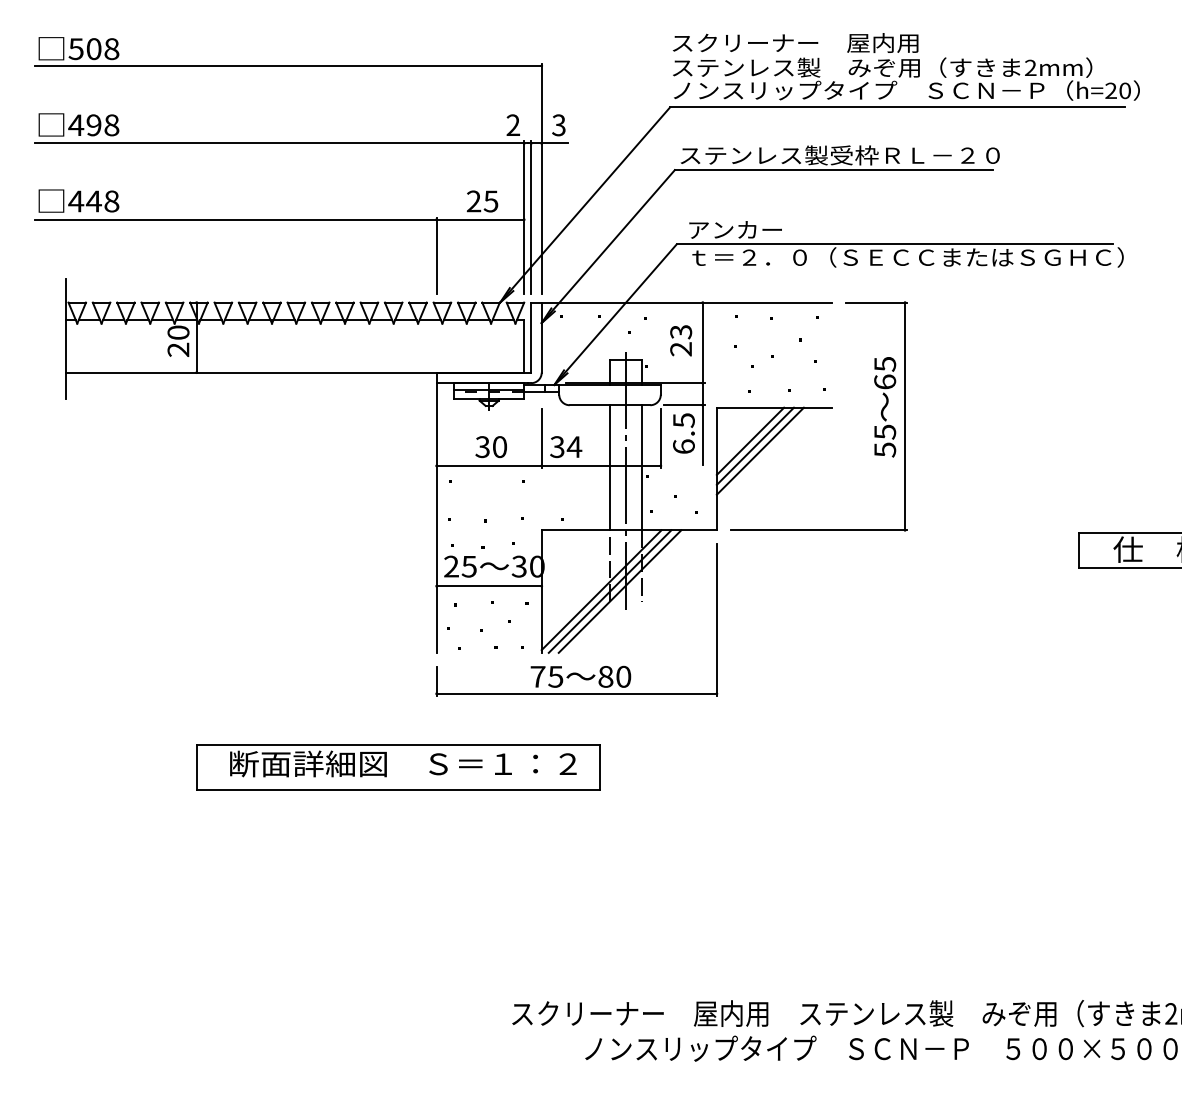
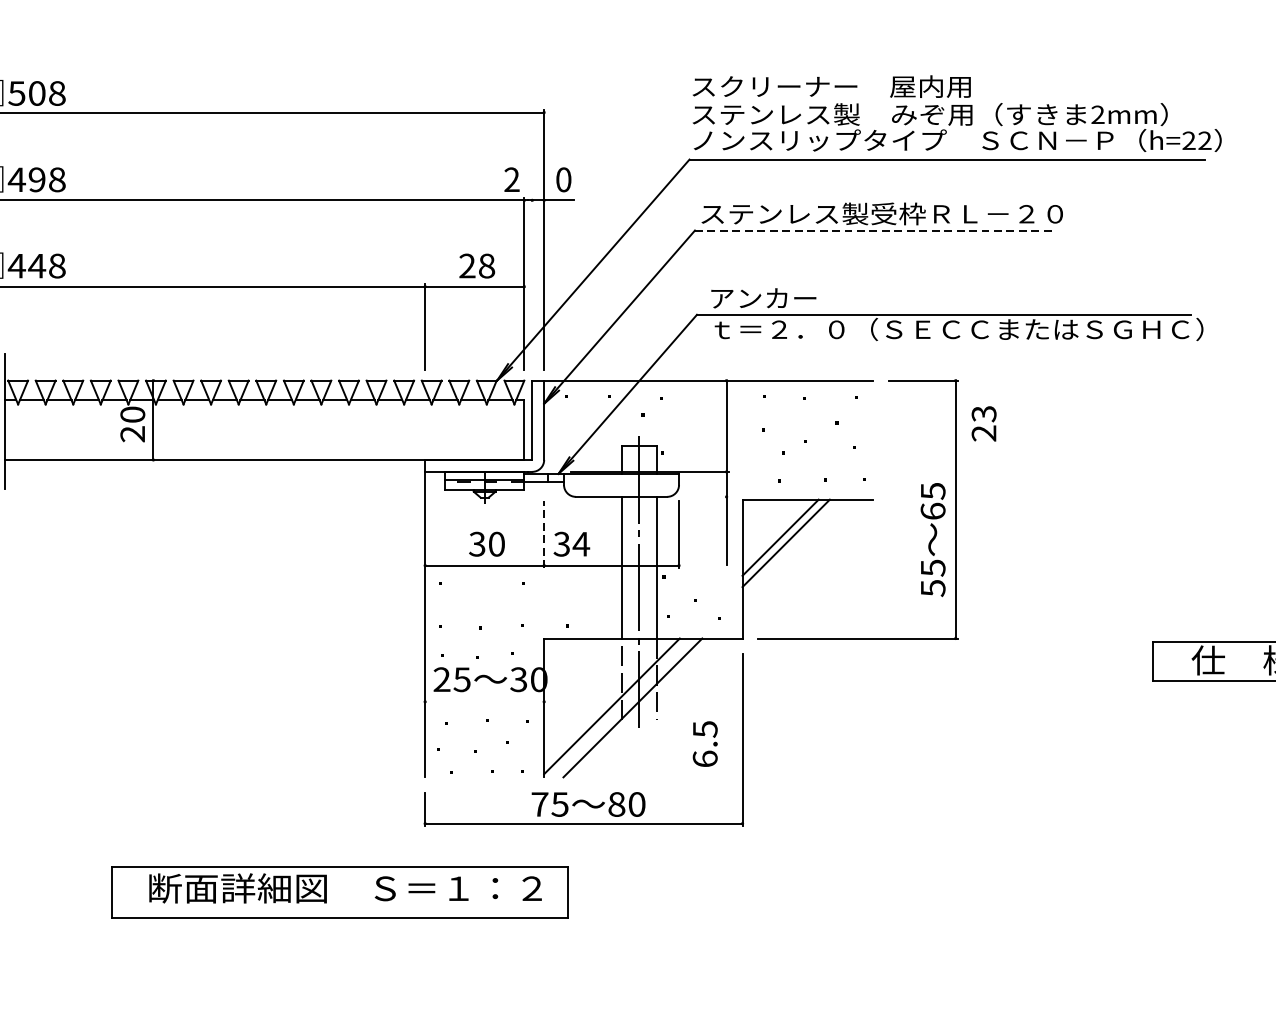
text: (1124, 90) -> (1204, 140), h=20 -> h=22
text: (558, 125) -> (563, 180), 3 -> 0
line: (834, 170) -> (875, 231), solid -> dashed
text: (490, 201) -> (486, 266), 25 -> 28
line: (531, 217) -> (532, 284), removed
text: (681, 340) -> (984, 423), moved
line: (684, 405) -> (705, 497), removed
text: (885, 407) -> (933, 540), moved
text: (683, 433) -> (704, 744), moved
line: (541, 438) -> (543, 534), solid -> dashed
line: (759, 450) -> (790, 548), removed
line: (488, 586) -> (483, 702), removed
line: (609, 591) -> (620, 707), removed
part: (398, 767) -> (340, 892), moved

